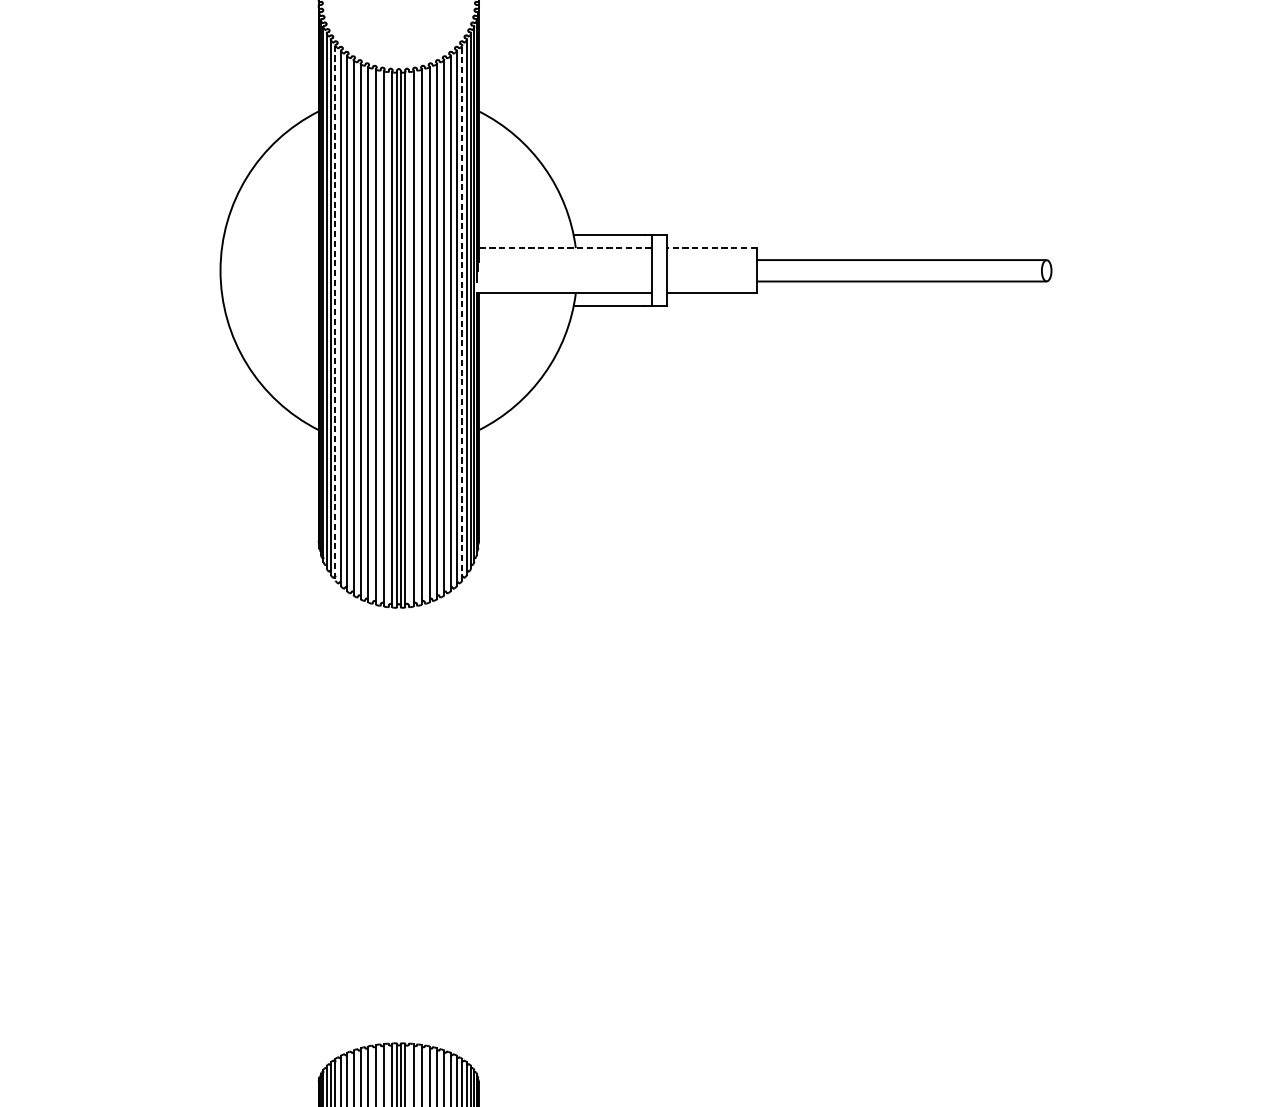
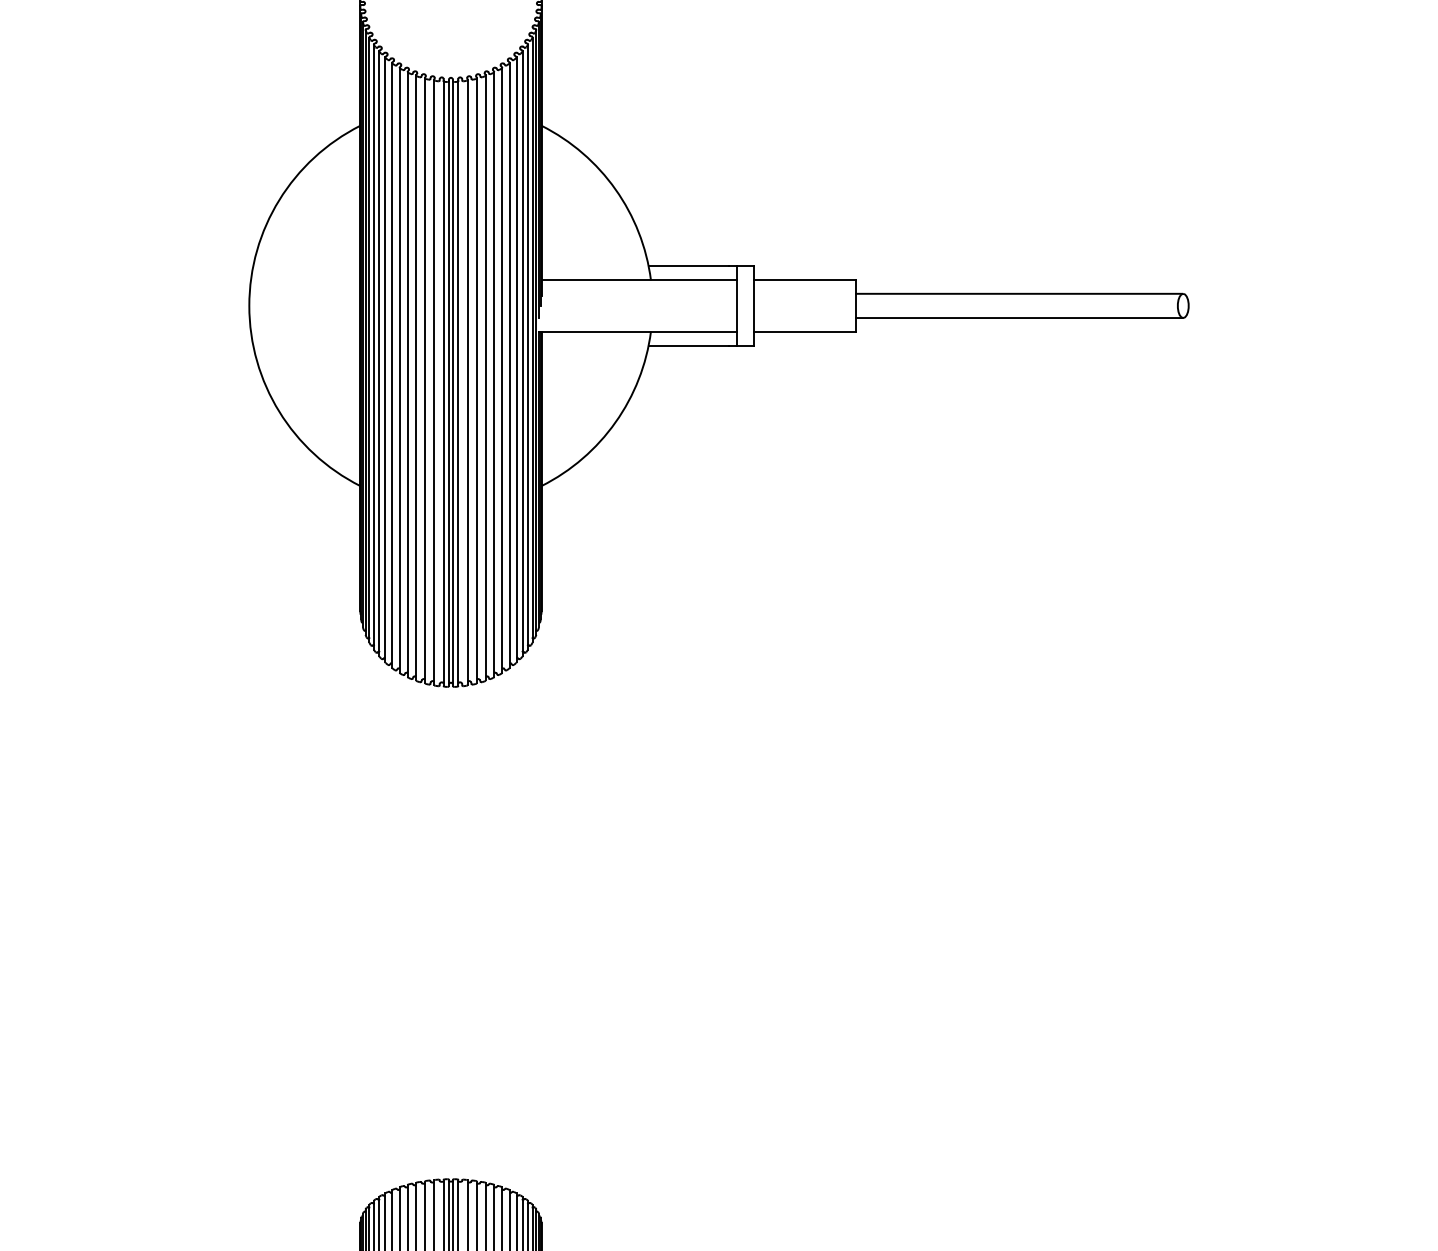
line: (565, 248) -> (639, 280), dashed -> solid
line: (711, 248) -> (804, 280), dashed -> solid
line: (462, 312) -> (522, 353), dashed -> solid
line: (335, 313) -> (379, 354), dashed -> solid

